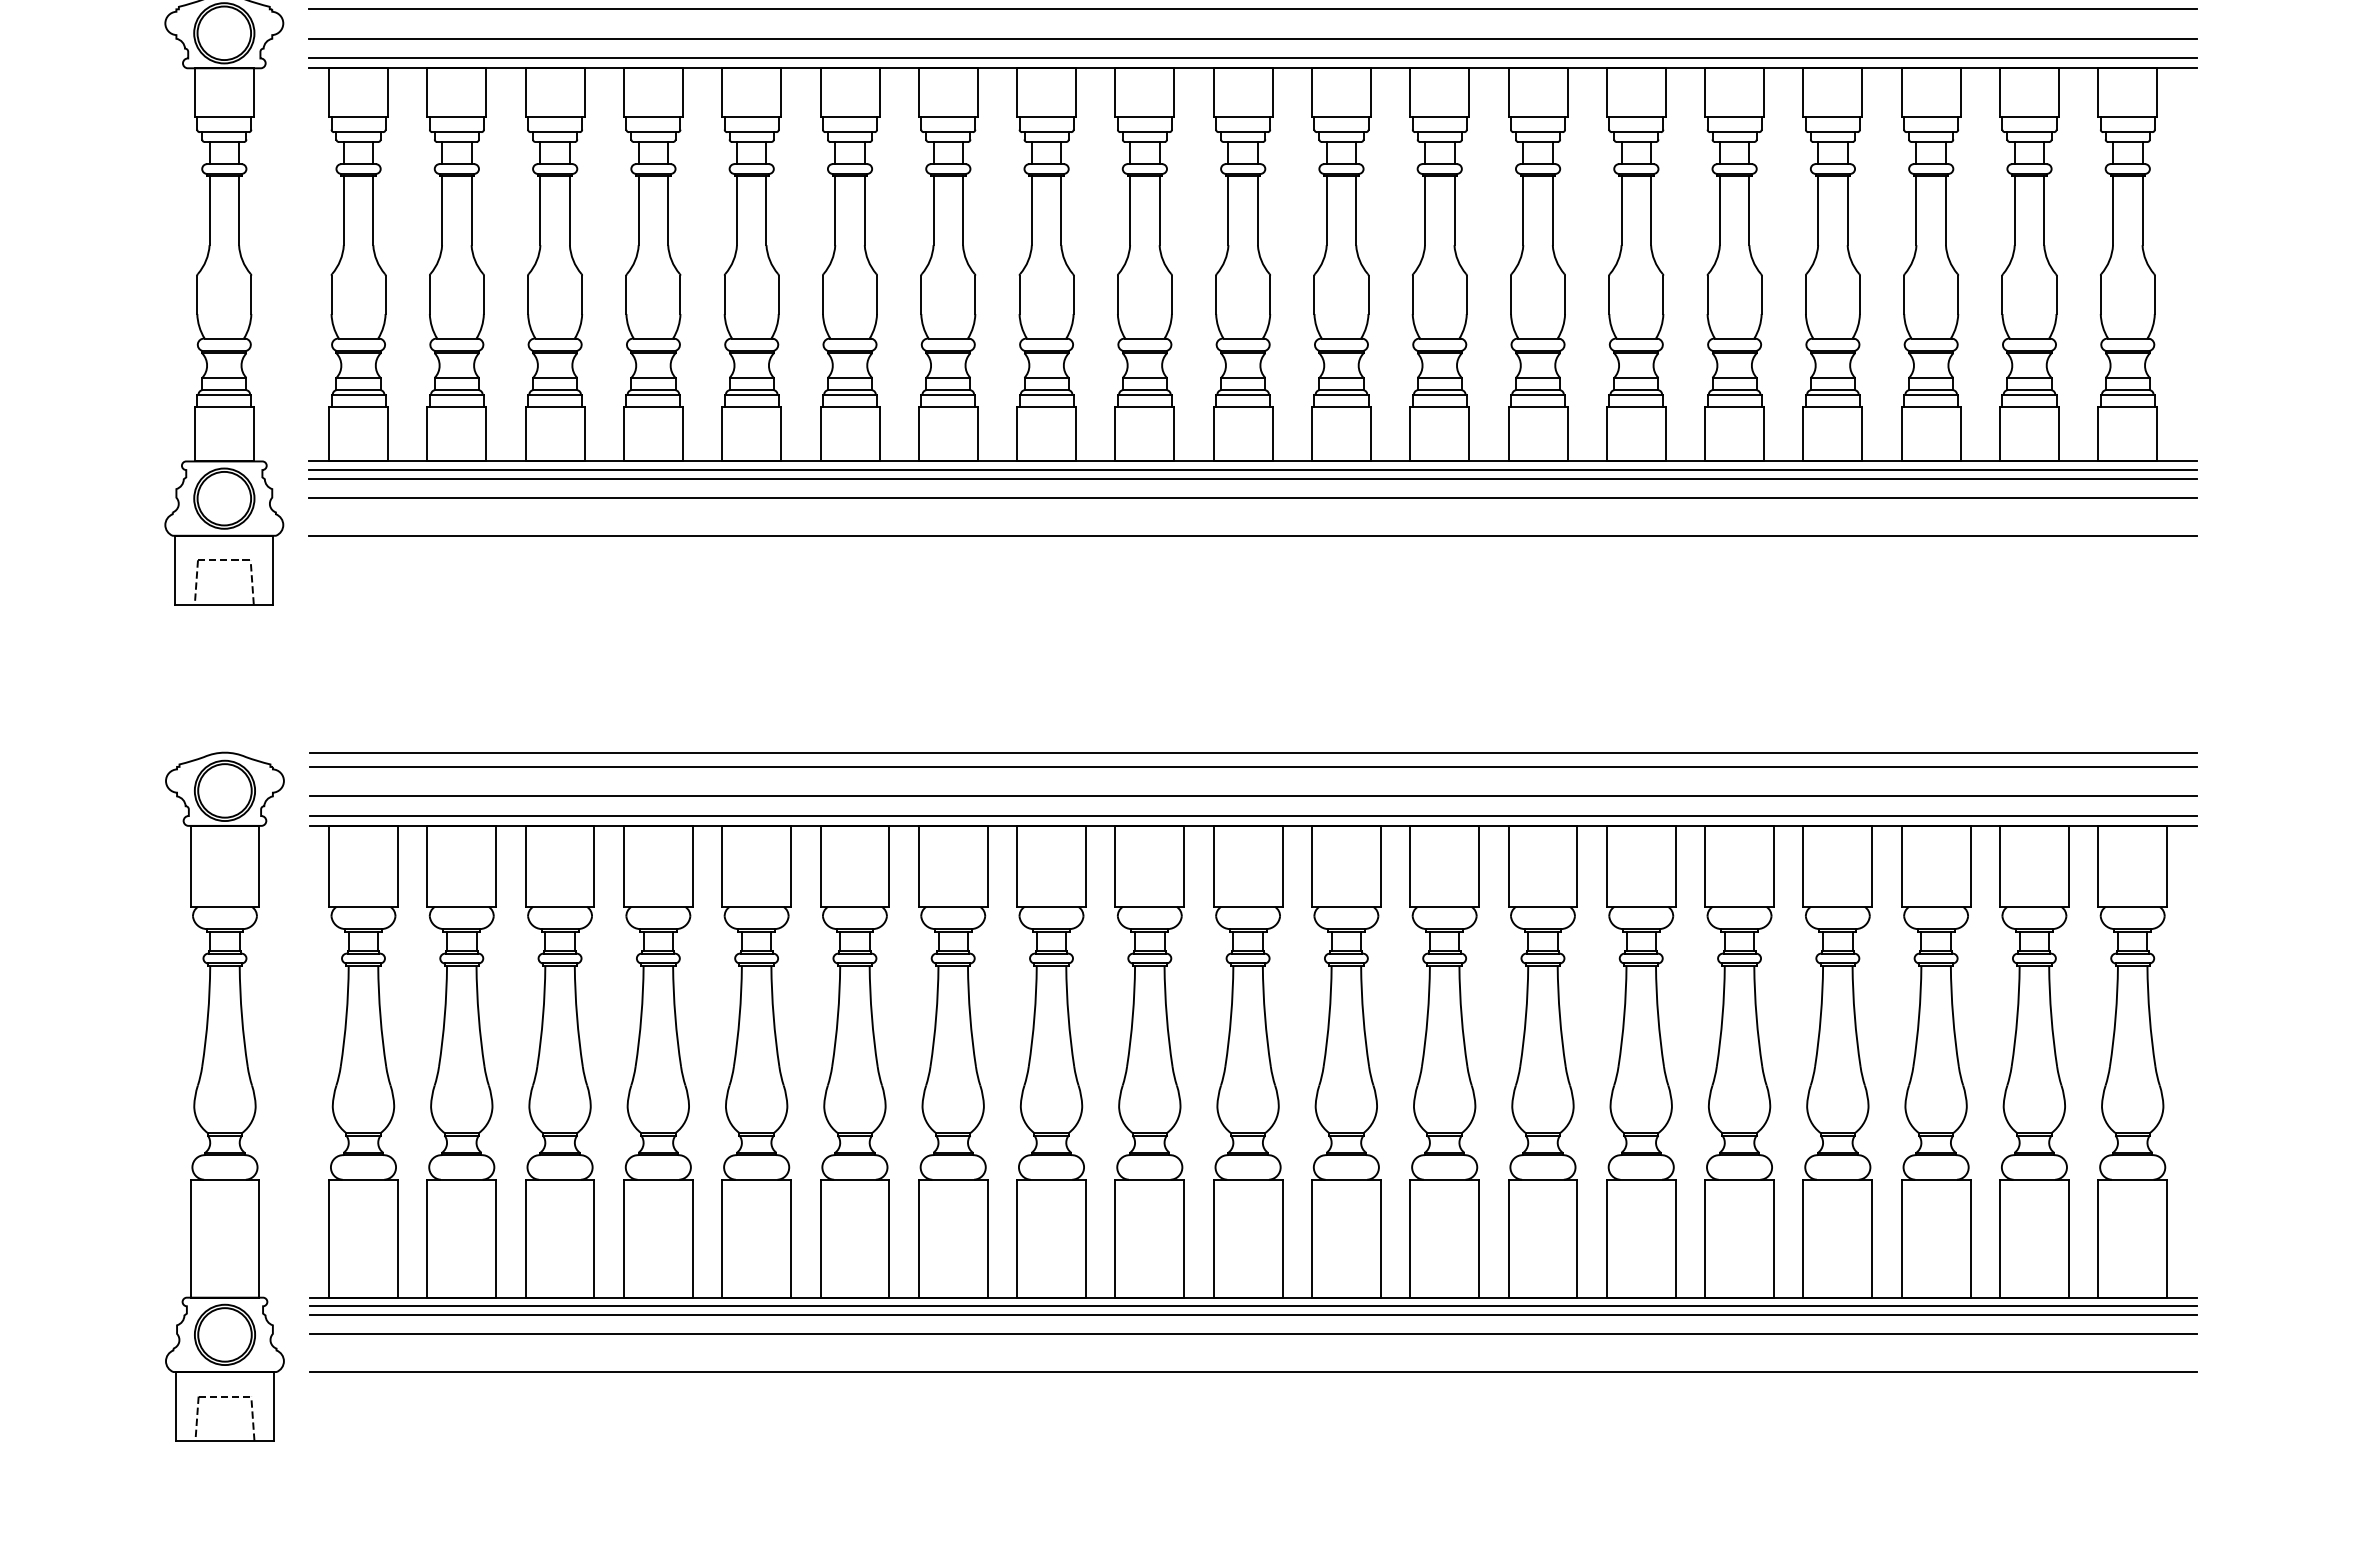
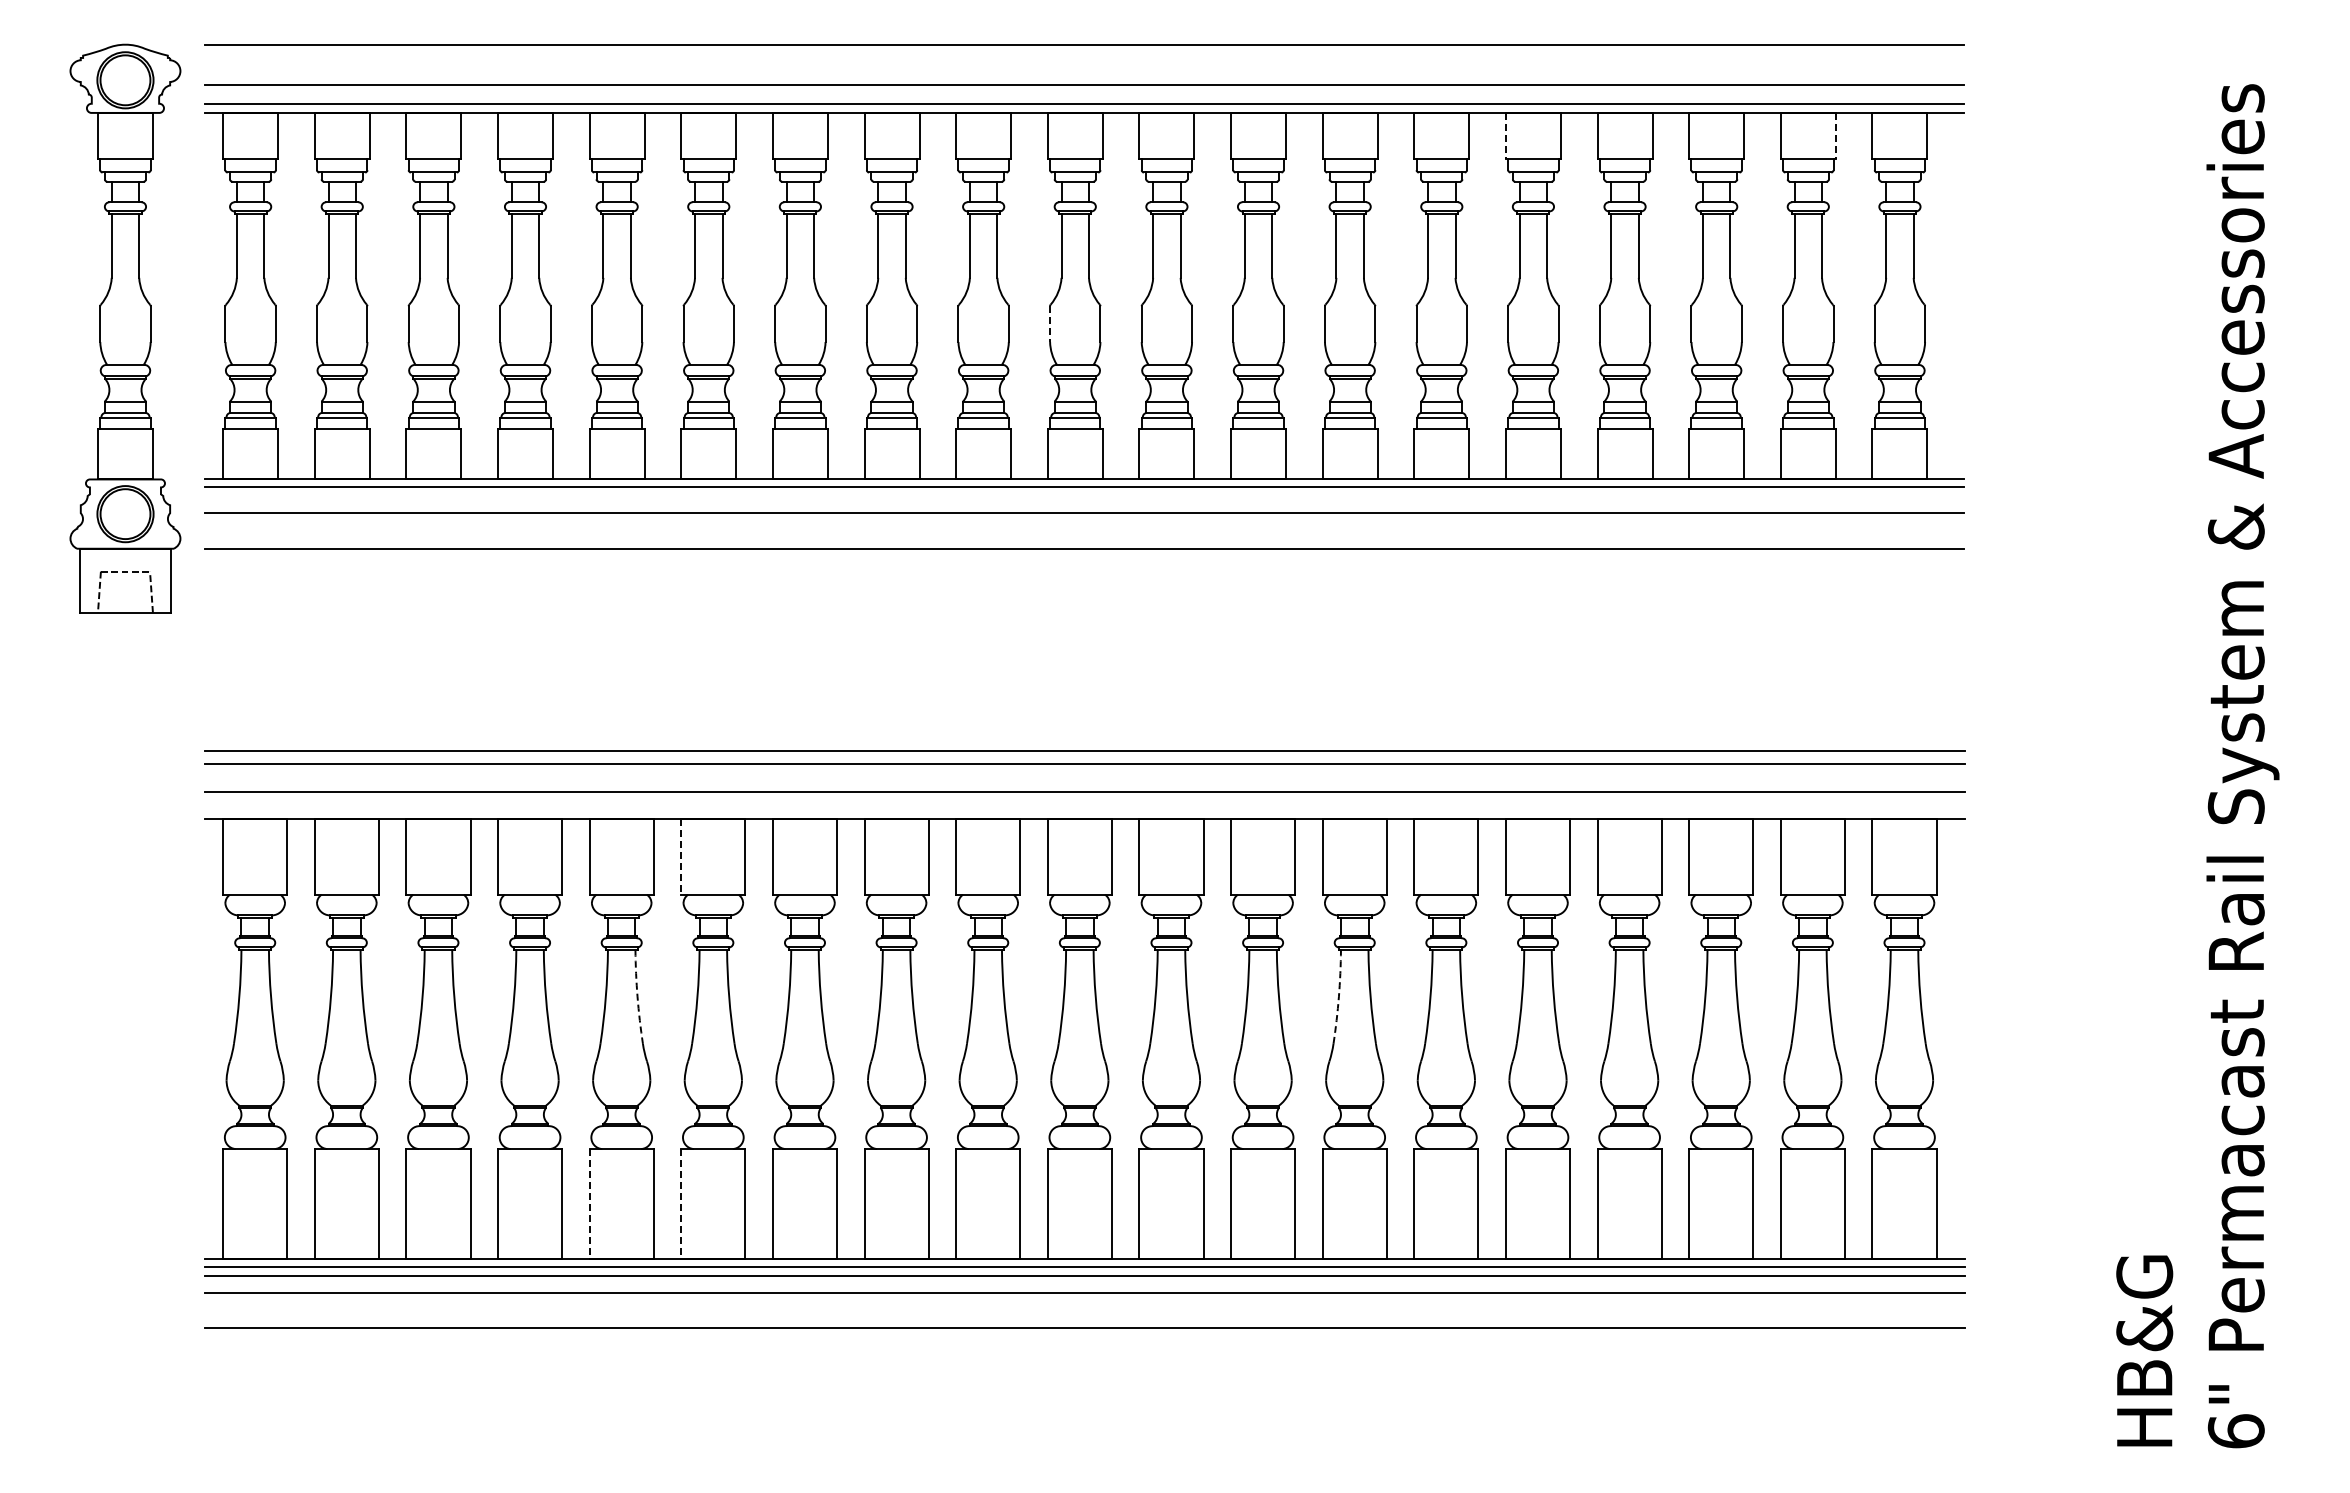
line: (1253, 8) -> (1084, 57), removed
line: (1704, 92) -> (1505, 135), solid -> dashed
line: (2058, 92) -> (1835, 135), solid -> dashed
line: (1216, 295) -> (1050, 324), solid -> dashed
line: (1253, 479) -> (1084, 496), removed
line: (1253, 816) -> (1084, 810), removed
line: (820, 865) -> (681, 856), solid -> dashed
arc: (773, 1016) -> (637, 996), solid -> dashed
arc: (1525, 1016) -> (1338, 996), solid -> dashed
part: (224, 1096) -> (125, 1071), removed
line: (722, 1239) -> (589, 1204), solid -> dashed
line: (820, 1239) -> (681, 1204), solid -> dashed

